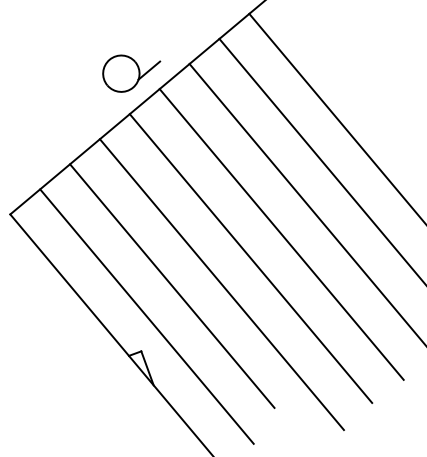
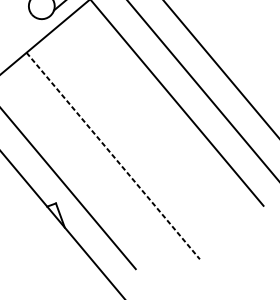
line: (281, 234) -> (155, 120), removed
line: (250, 258) -> (133, 137), removed
line: (221, 284) -> (112, 155), solid -> dashed
line: (172, 285) -> (78, 156), removed

